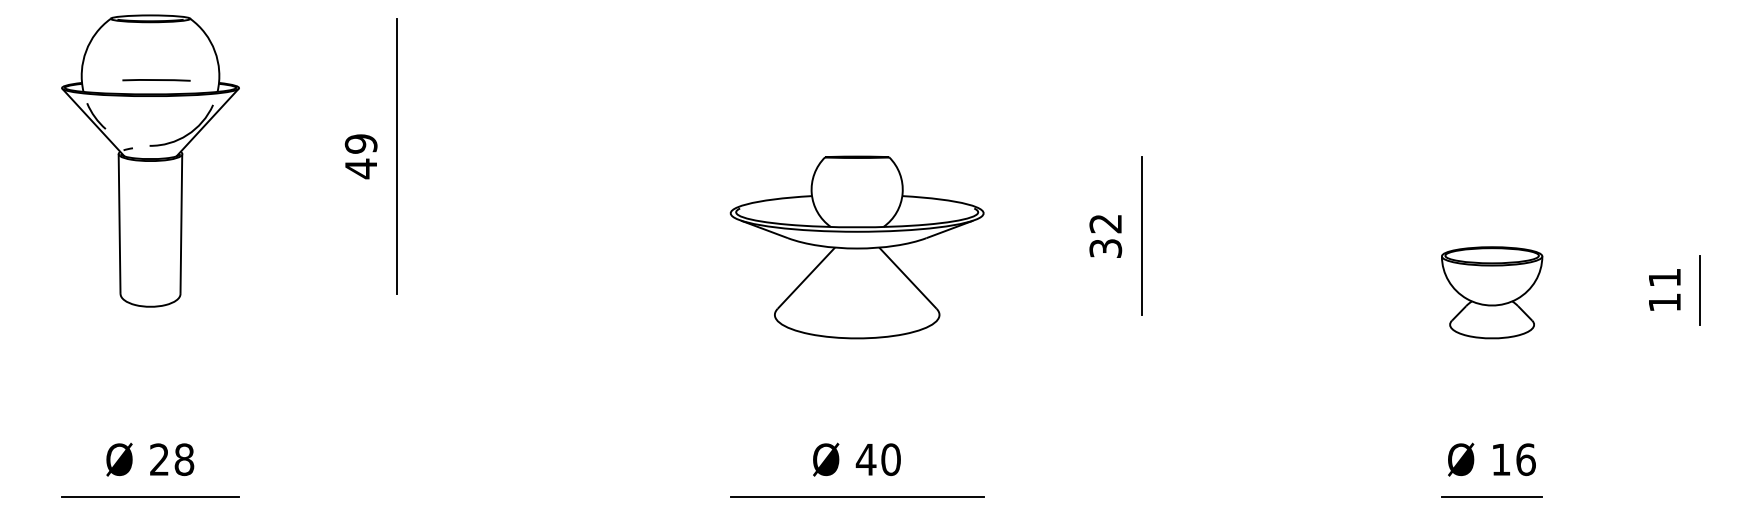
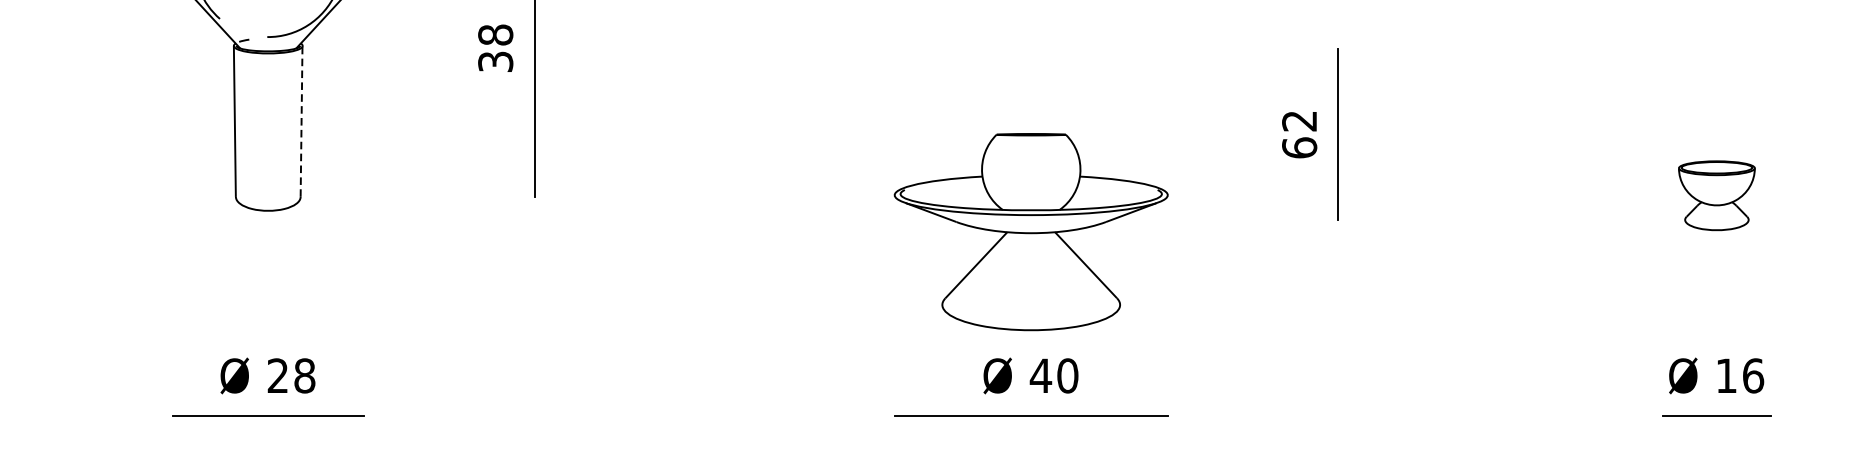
text: (360, 156) -> (494, 48), 49 -> 38
line: (181, 224) -> (301, 121), solid -> dashed
part: (856, 247) -> (1030, 232), moved
text: (1105, 248) -> (1299, 147), 32 -> 62
part: (1492, 292) -> (1717, 195), size x0.7

